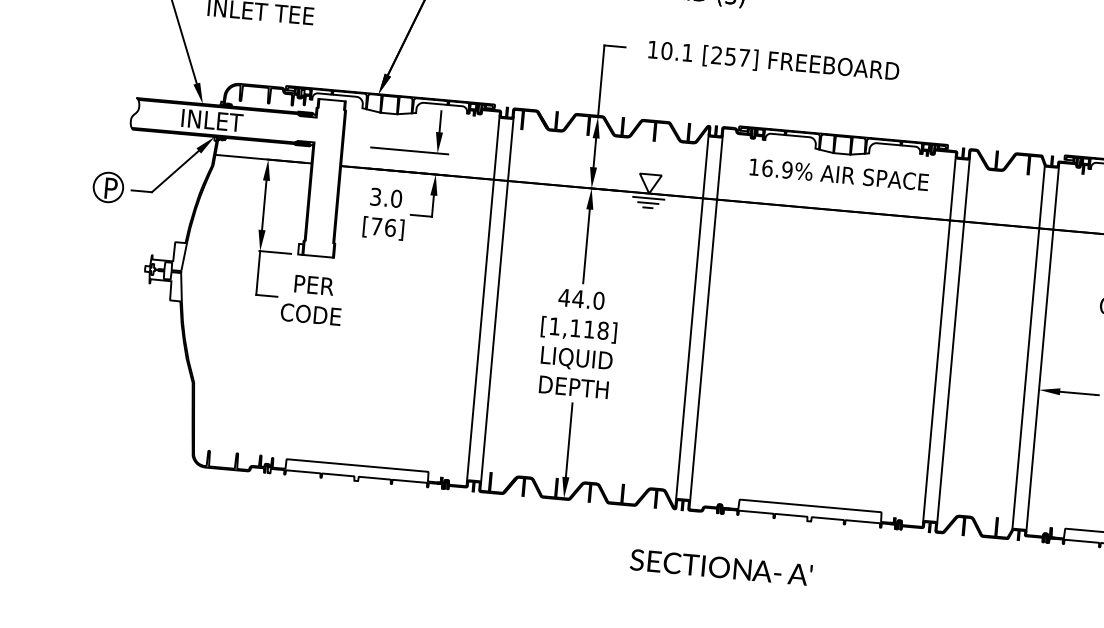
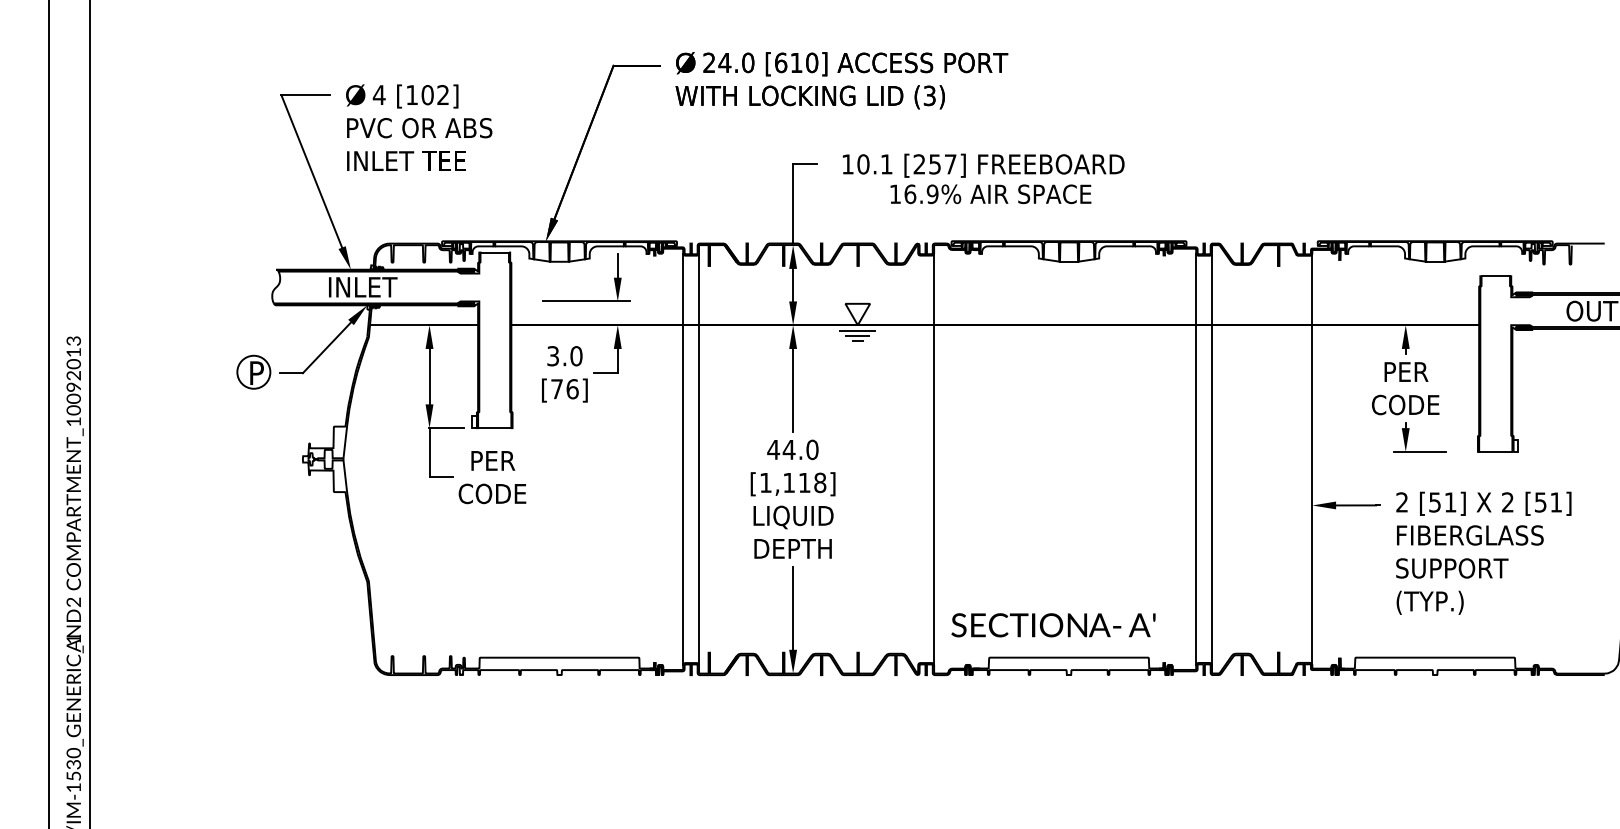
text: (838, 174) -> (990, 194), moved
line: (692, 316) -> (918, 458), removed
line: (1028, 347) -> (1296, 459), removed
text: (721, 567) -> (1053, 625), moved

